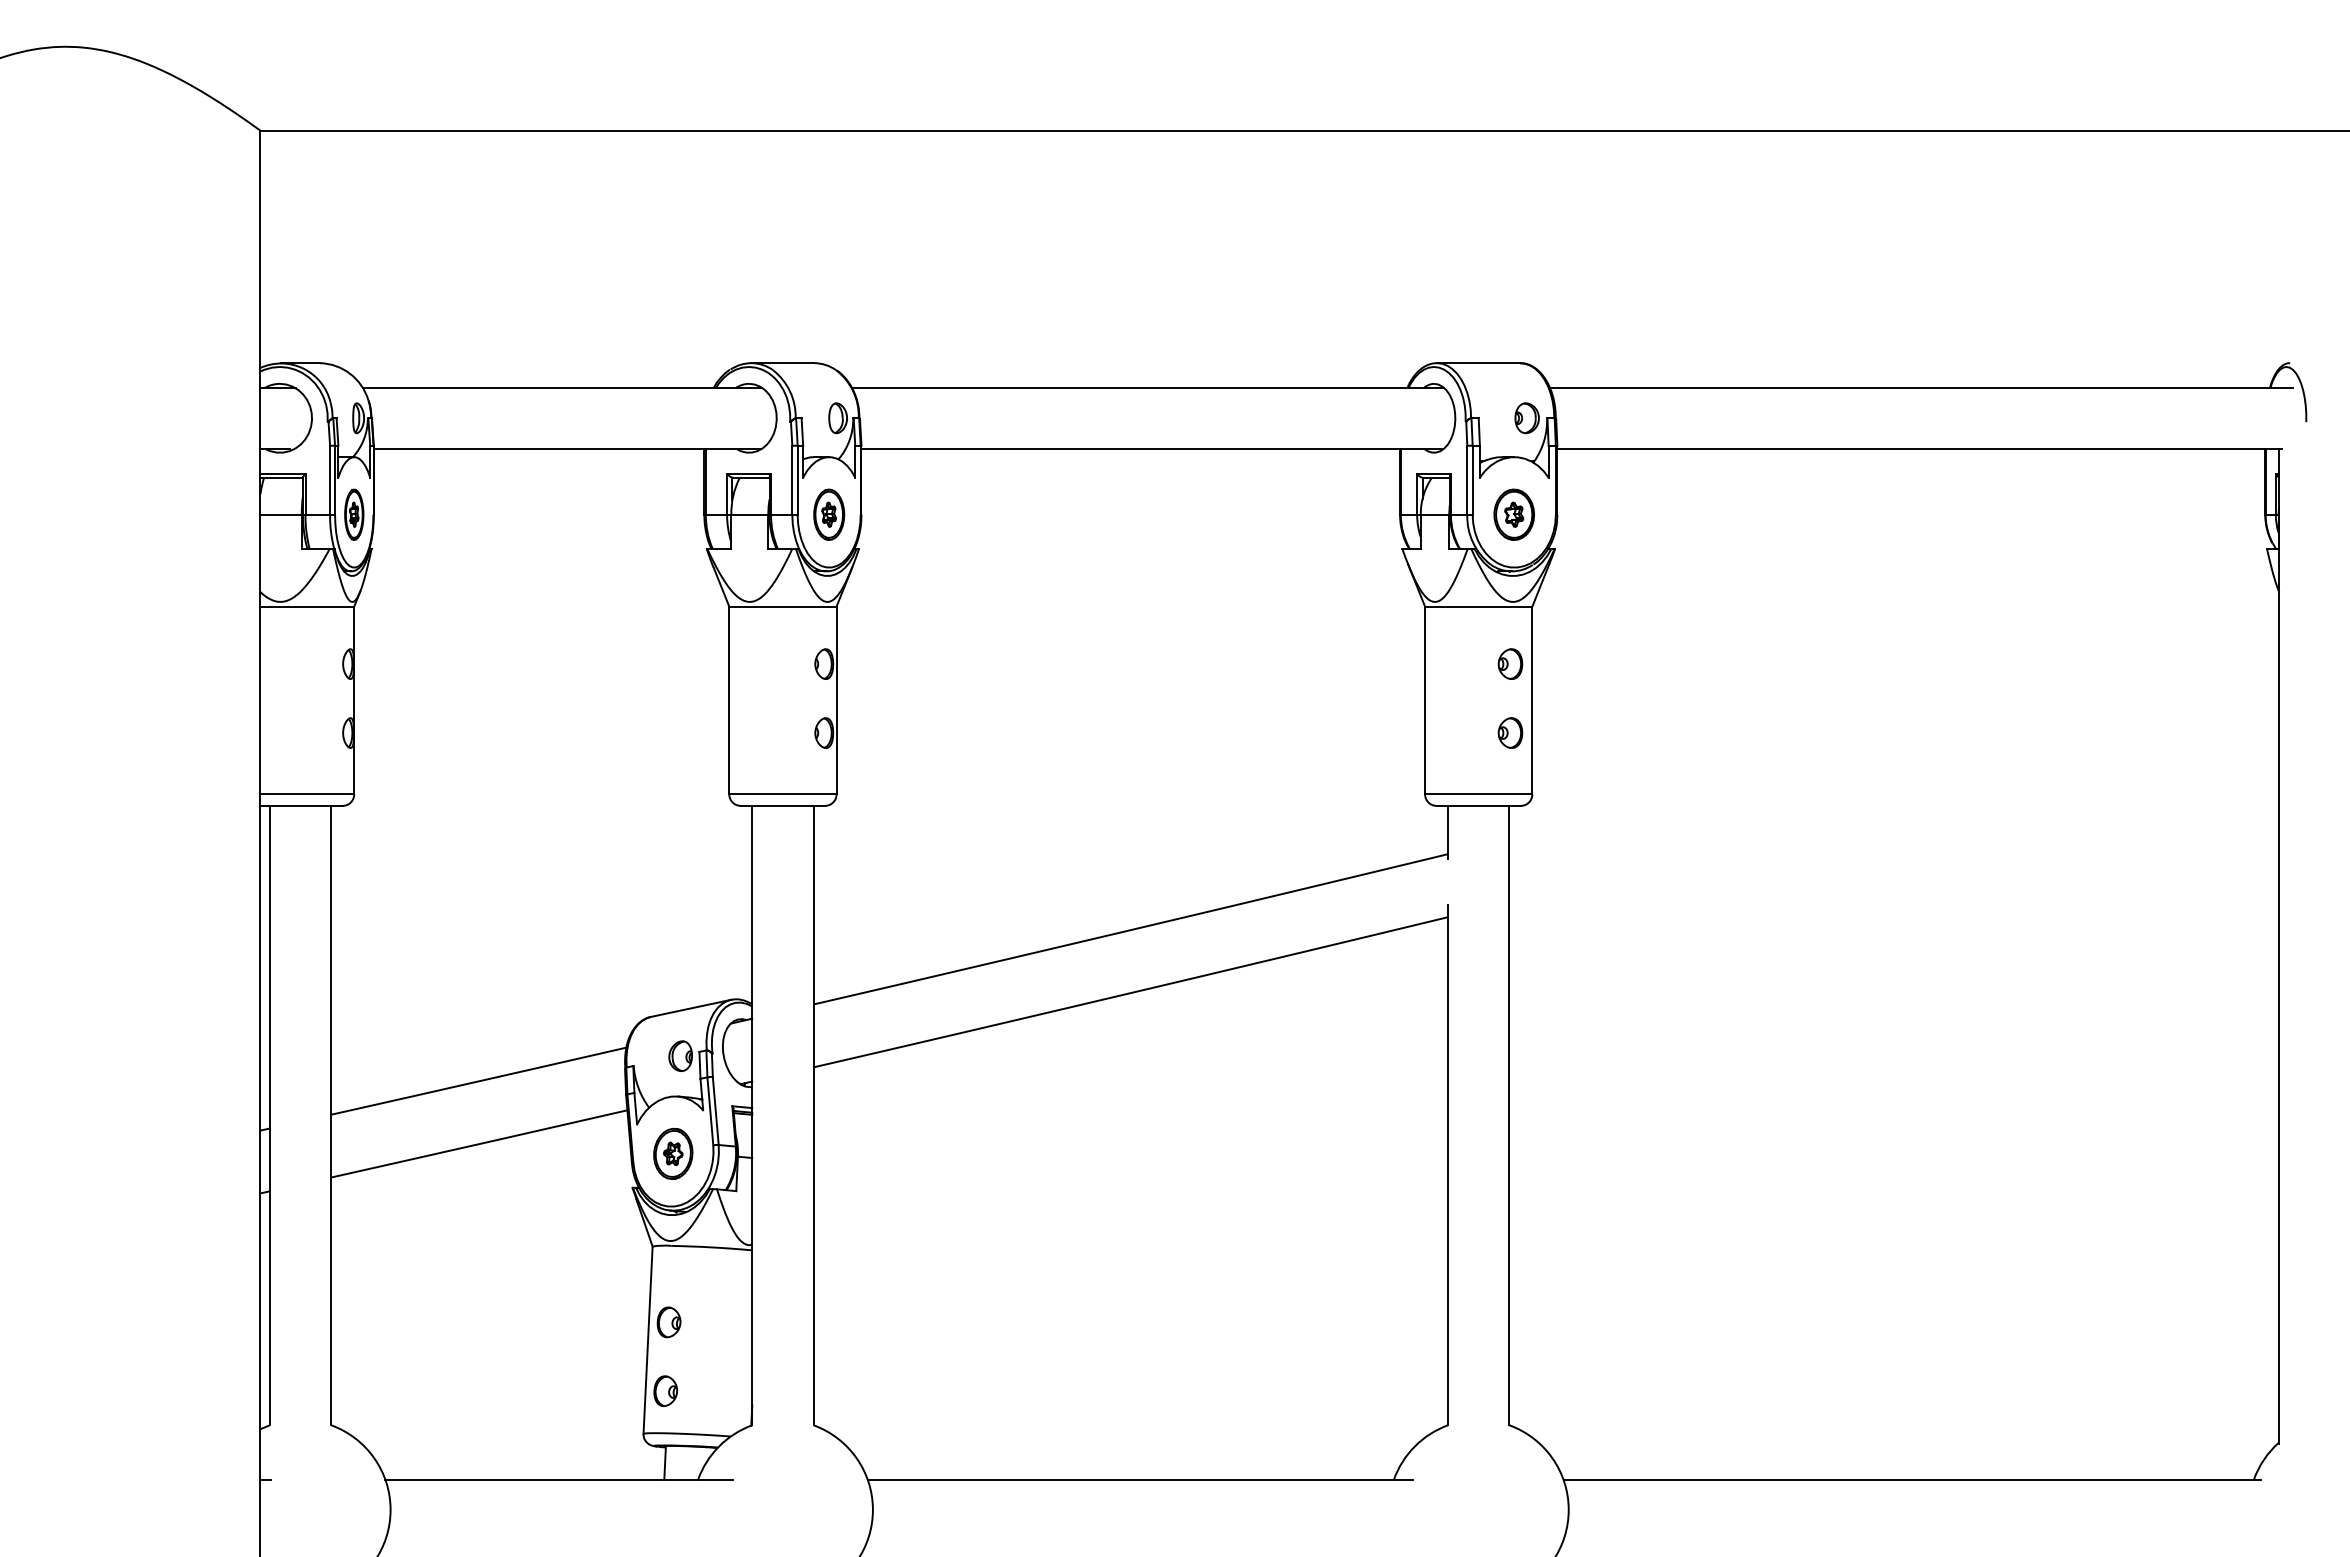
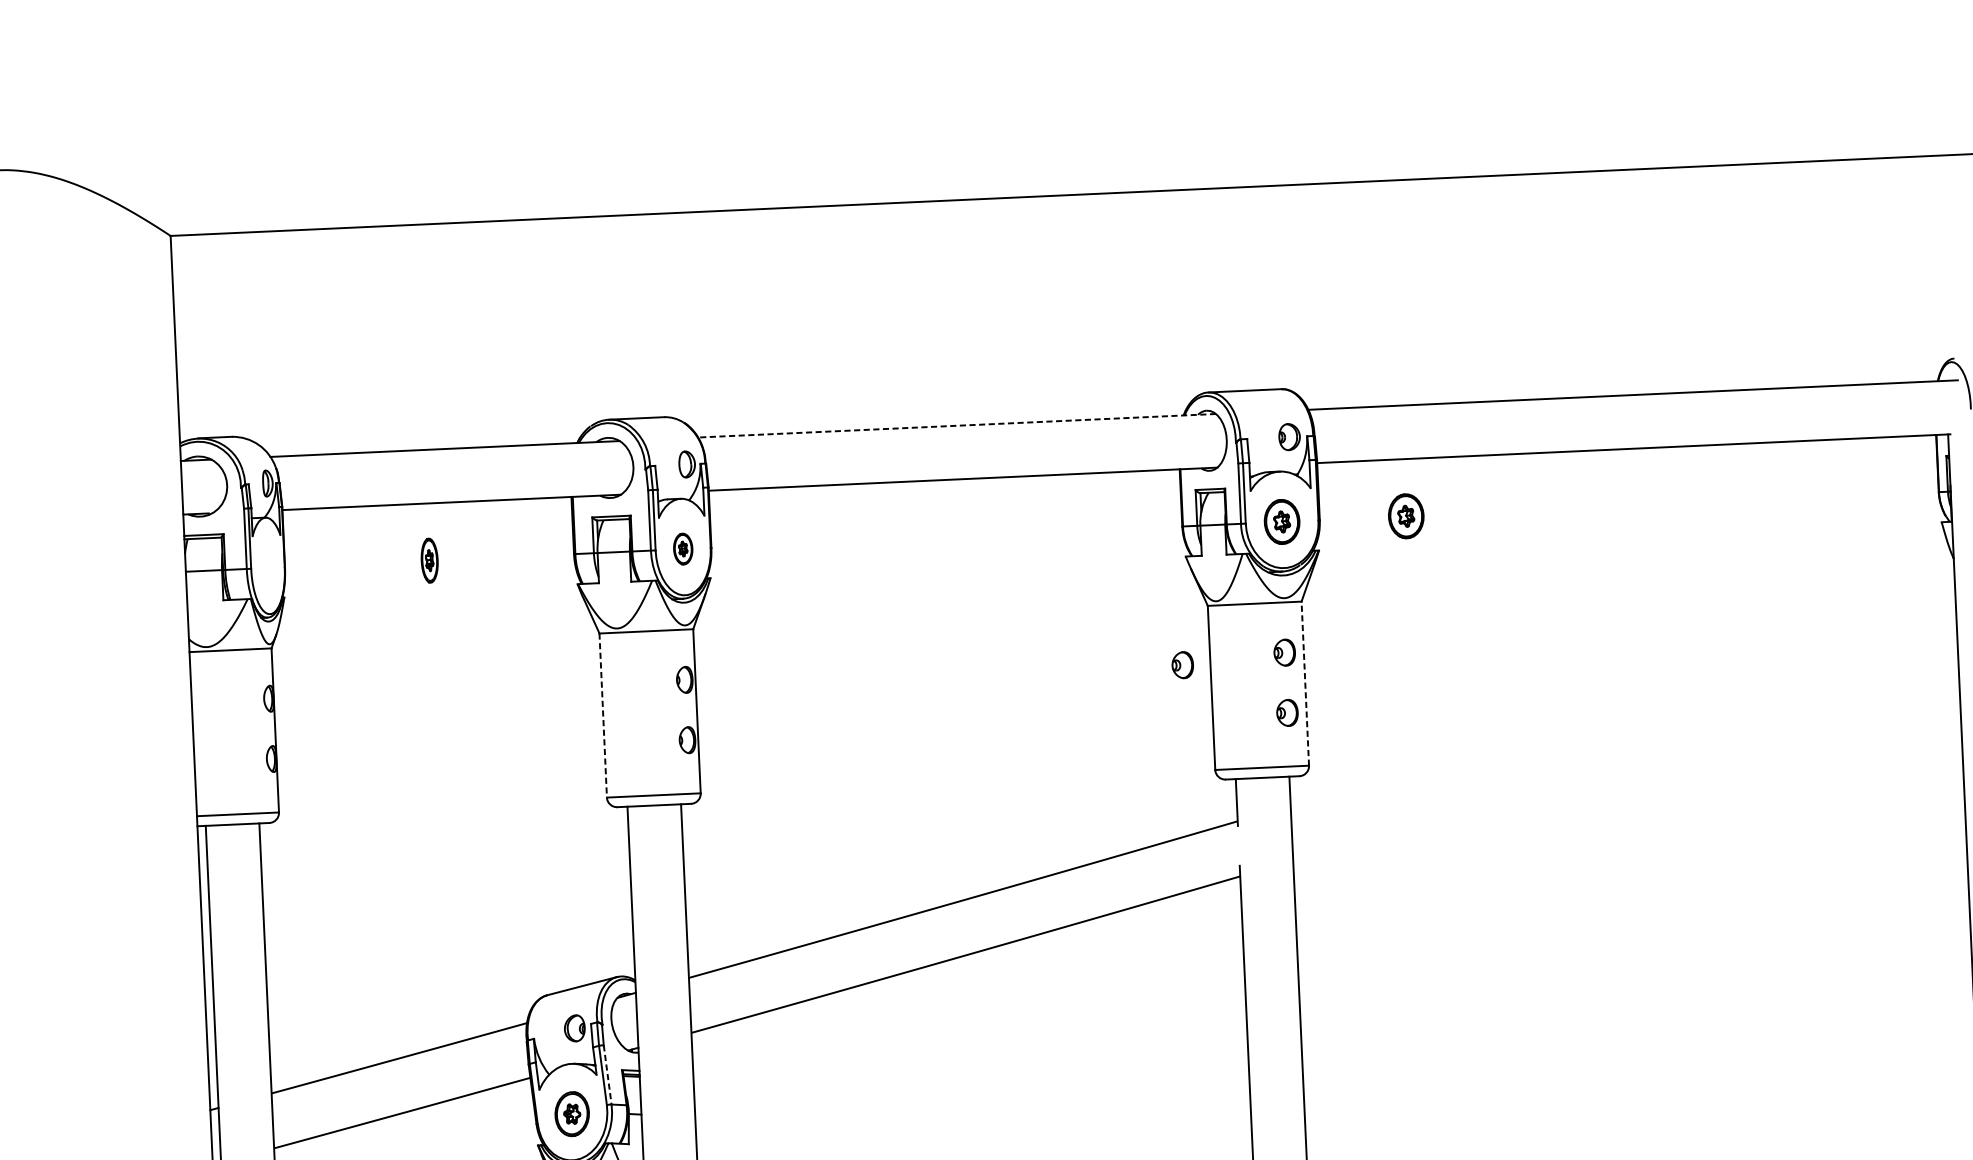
line: (1147, 388) -> (956, 426), solid -> dashed
part: (354, 514) -> (429, 560), moved
part: (829, 514) -> (683, 548), size x0.7
part: (1655, 514) -> (1405, 516), added
part: (1393, 672) -> (1182, 664), added
line: (729, 700) -> (603, 715), solid -> dashed
line: (1532, 700) -> (1305, 683), solid -> dashed
line: (715, 1111) -> (607, 1075), solid -> dashed

